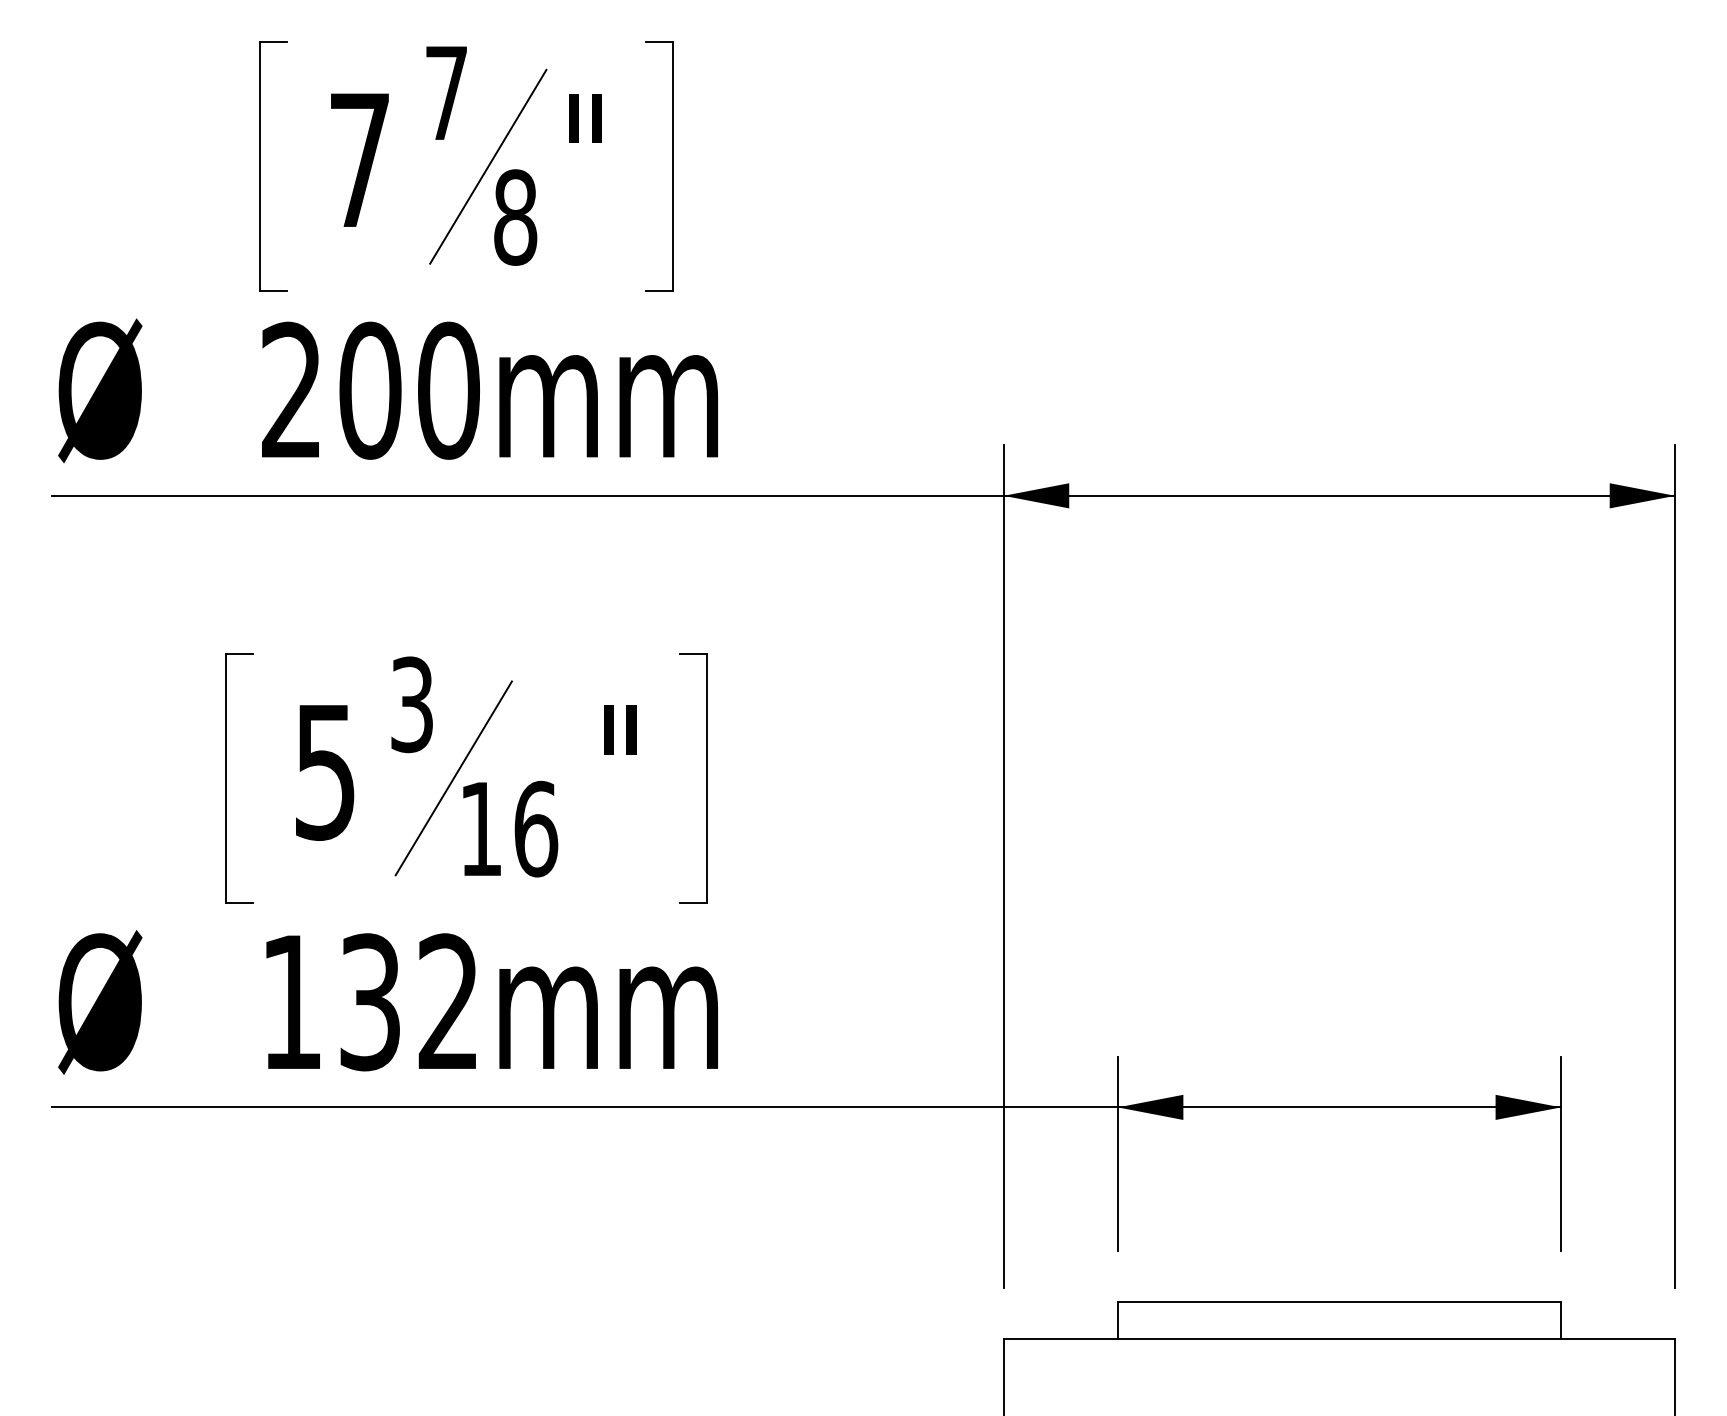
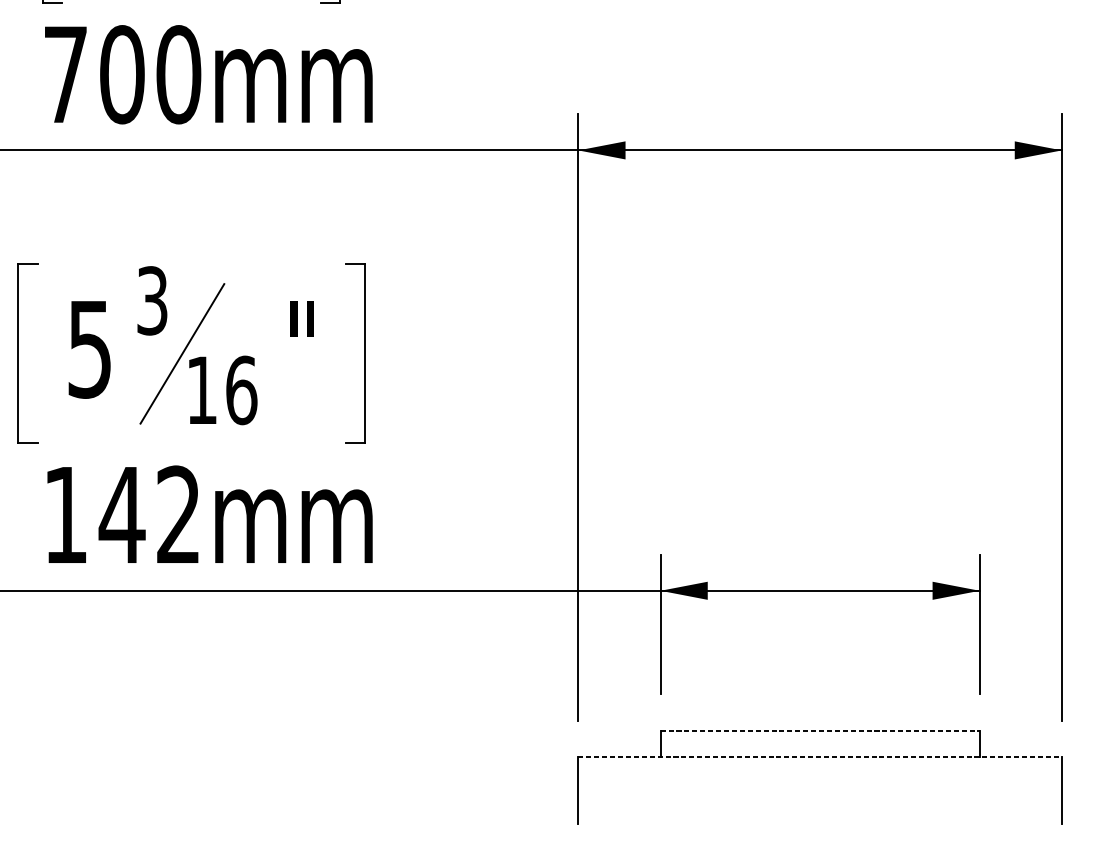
text: (291, 389) -> (65, 73), 200mm -> 700mm
text: (369, 1002) -> (121, 515), 132mm -> 142mm
line: (1339, 1301) -> (820, 730), solid -> dashed
line: (1339, 1338) -> (820, 757), solid -> dashed

